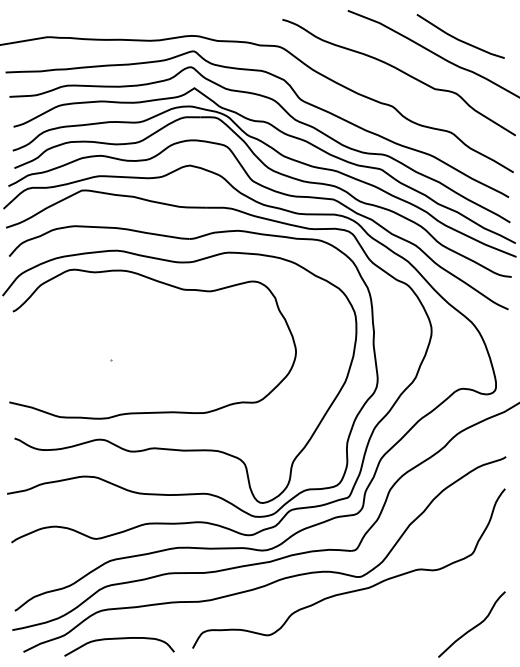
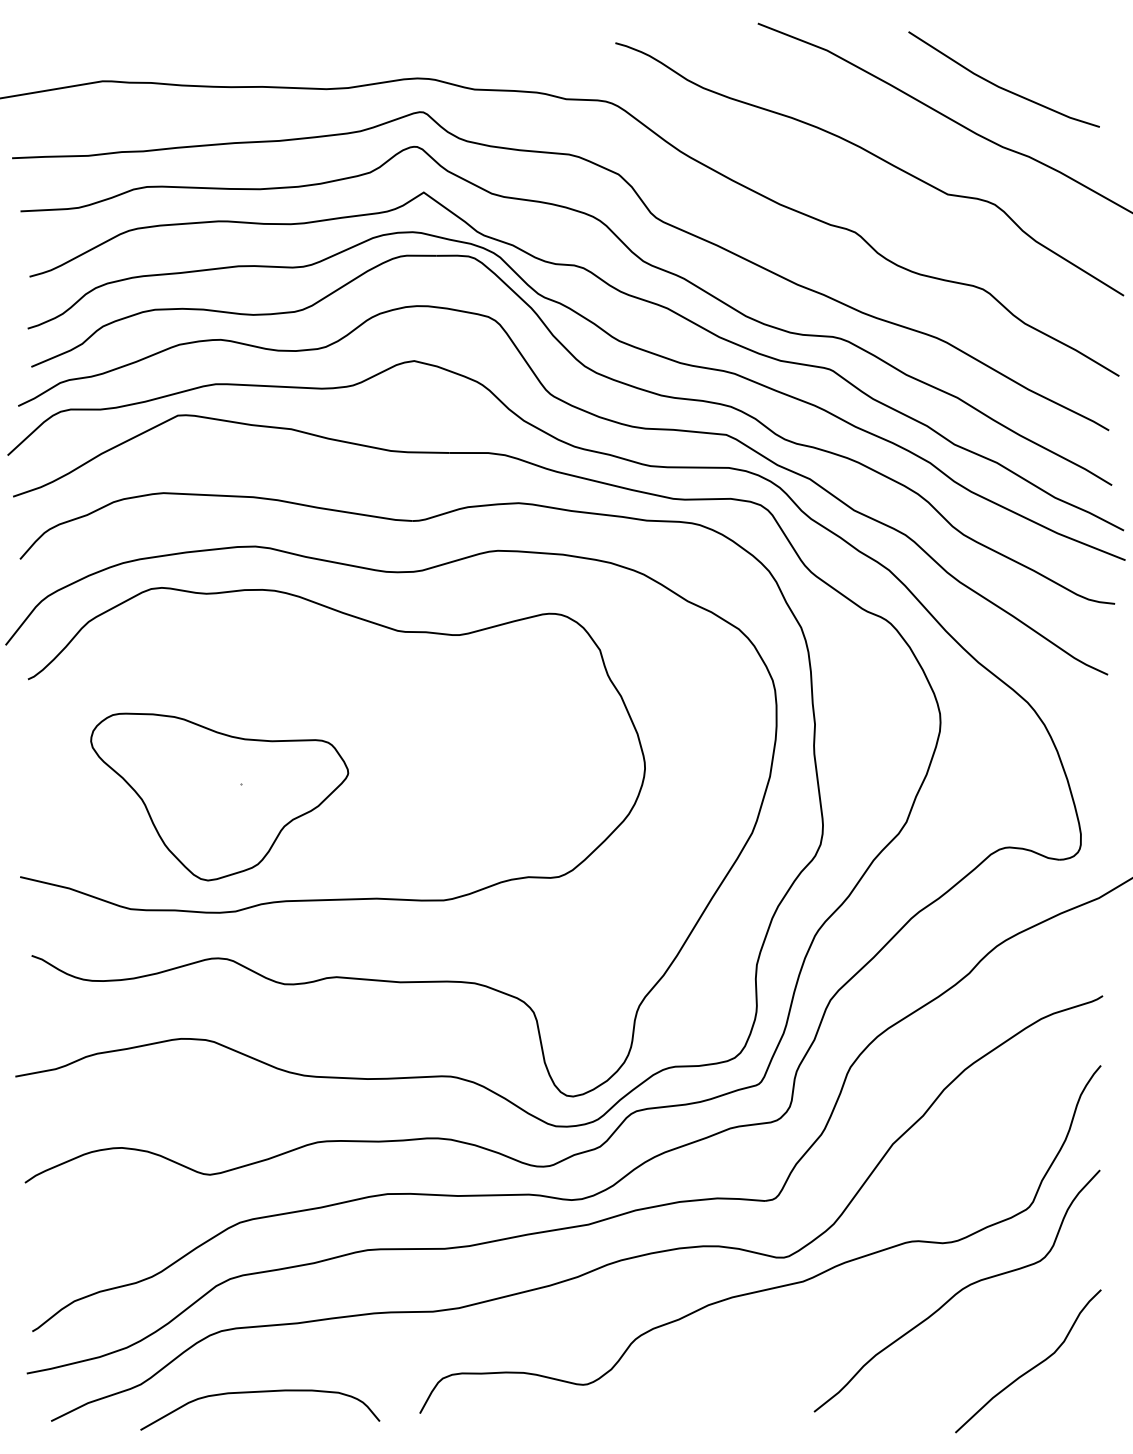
part: (100, 365) -> (218, 796), added
curve: (439, 592) -> (957, 1291), added

